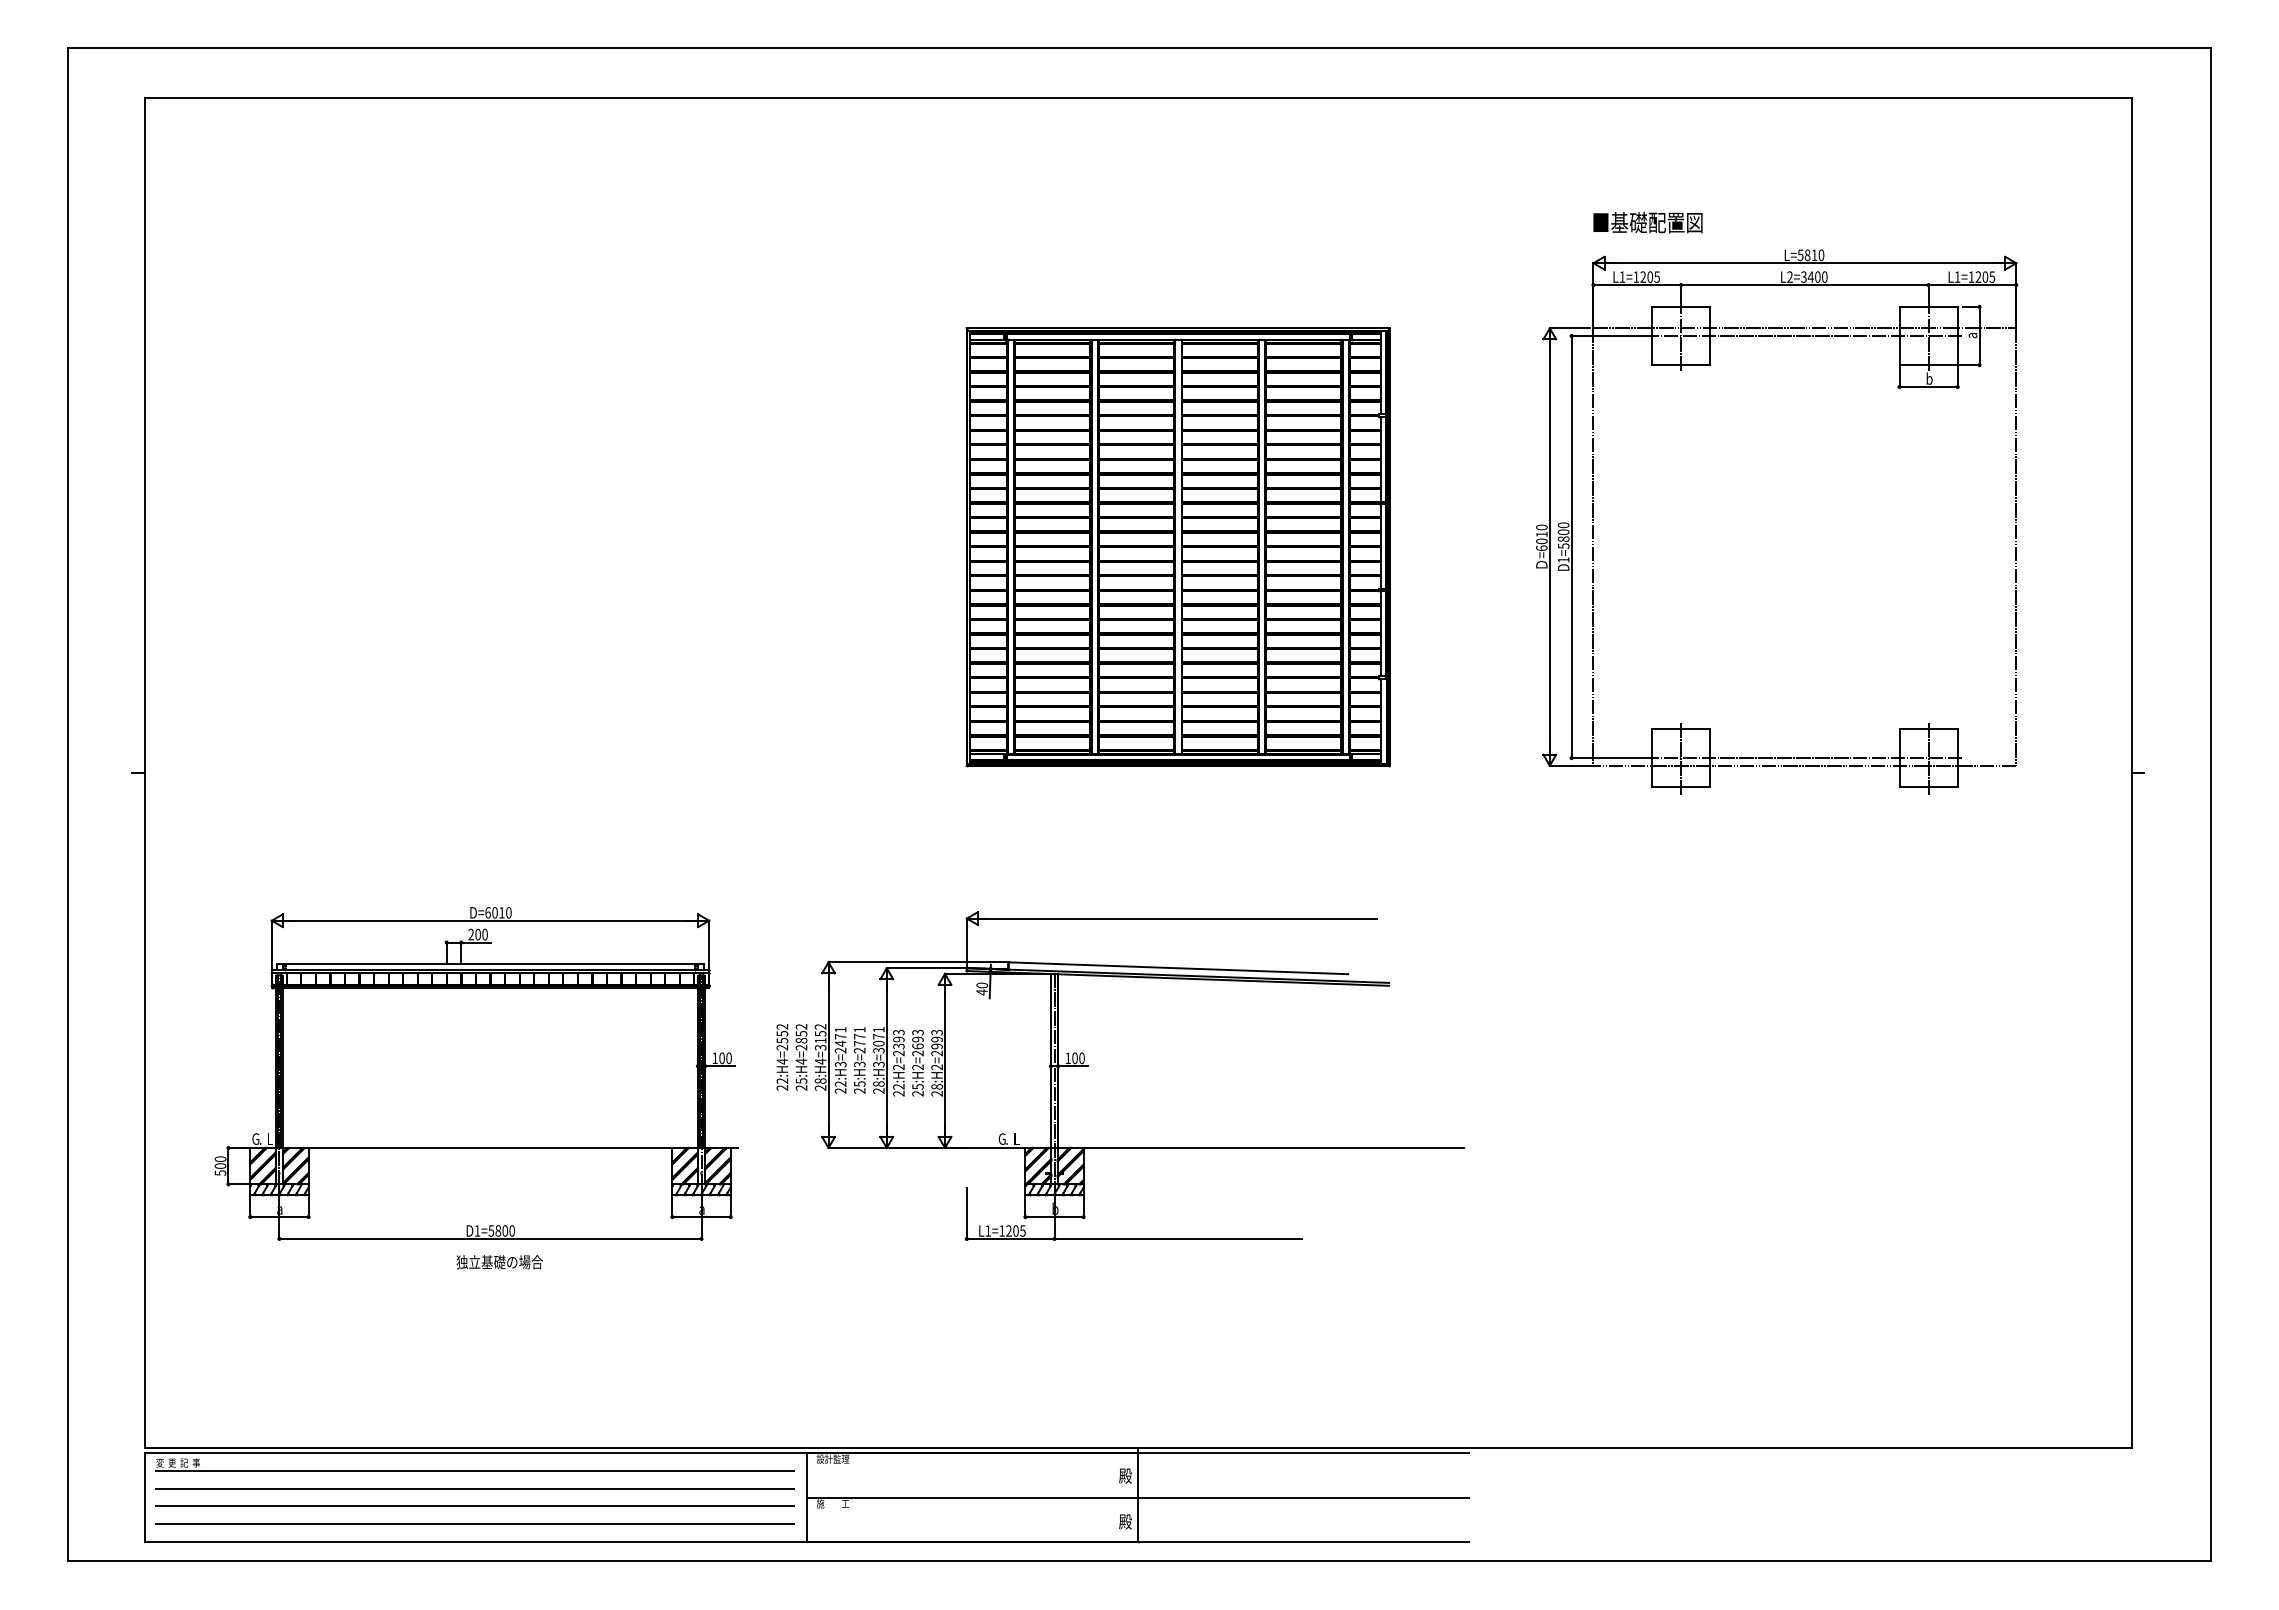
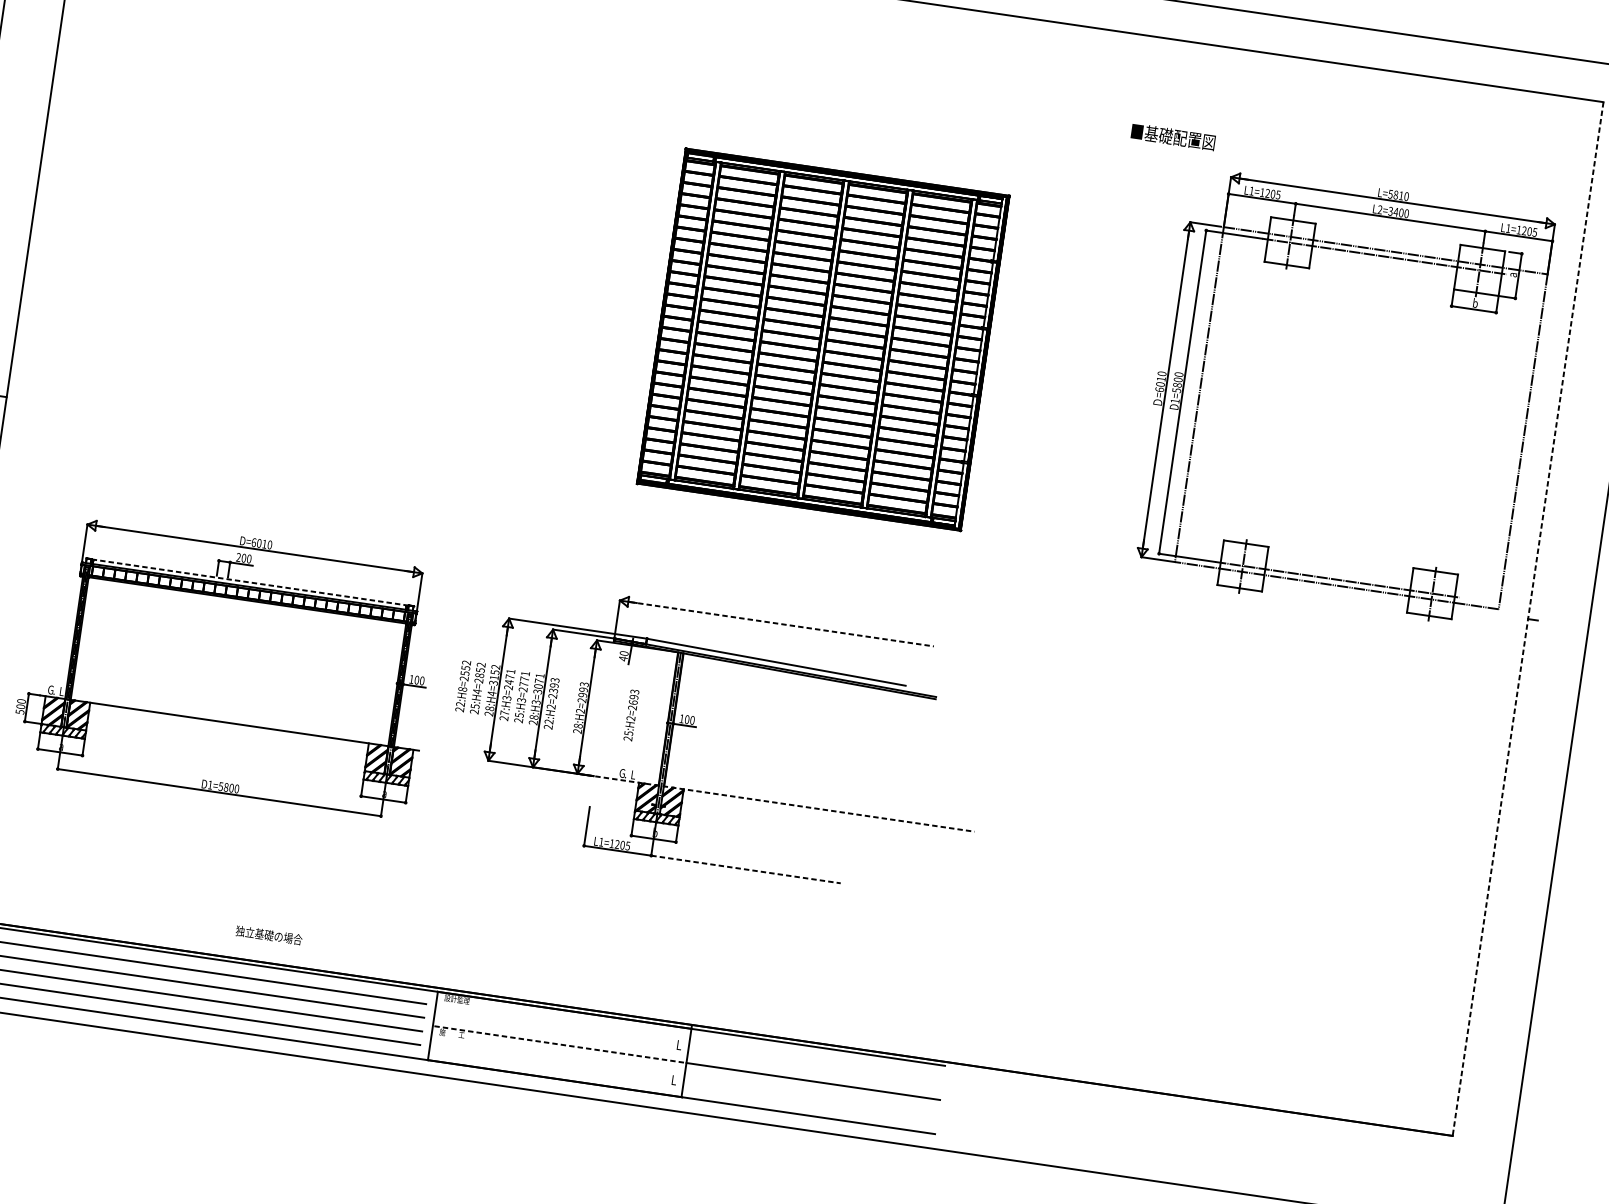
text: (1647, 222) -> (1172, 136), moved
part: (1710, 365) -> (1309, 268), moved
line: (2131, 773) -> (1527, 619), solid -> dashed
line: (1178, 918) -> (781, 624), solid -> dashed
line: (489, 964) -> (249, 582), solid -> dashed
text: (782, 1061) -> (462, 689), 22:H4=2552 -> 22:H8=2552
text: (917, 1062) -> (631, 714), moved
text: (840, 1083) -> (504, 712), 22:H3=2471 -> 27:H3=2471
line: (1215, 1147) -> (784, 803), solid -> dashed
line: (1178, 1238) -> (746, 869), solid -> dashed
text: (499, 1262) -> (268, 935), moved
text: (1125, 1475) -> (679, 1044), 殿 -> L
line: (973, 1497) -> (560, 1044), solid -> dashed
text: (1125, 1521) -> (674, 1079), 殿 -> L

